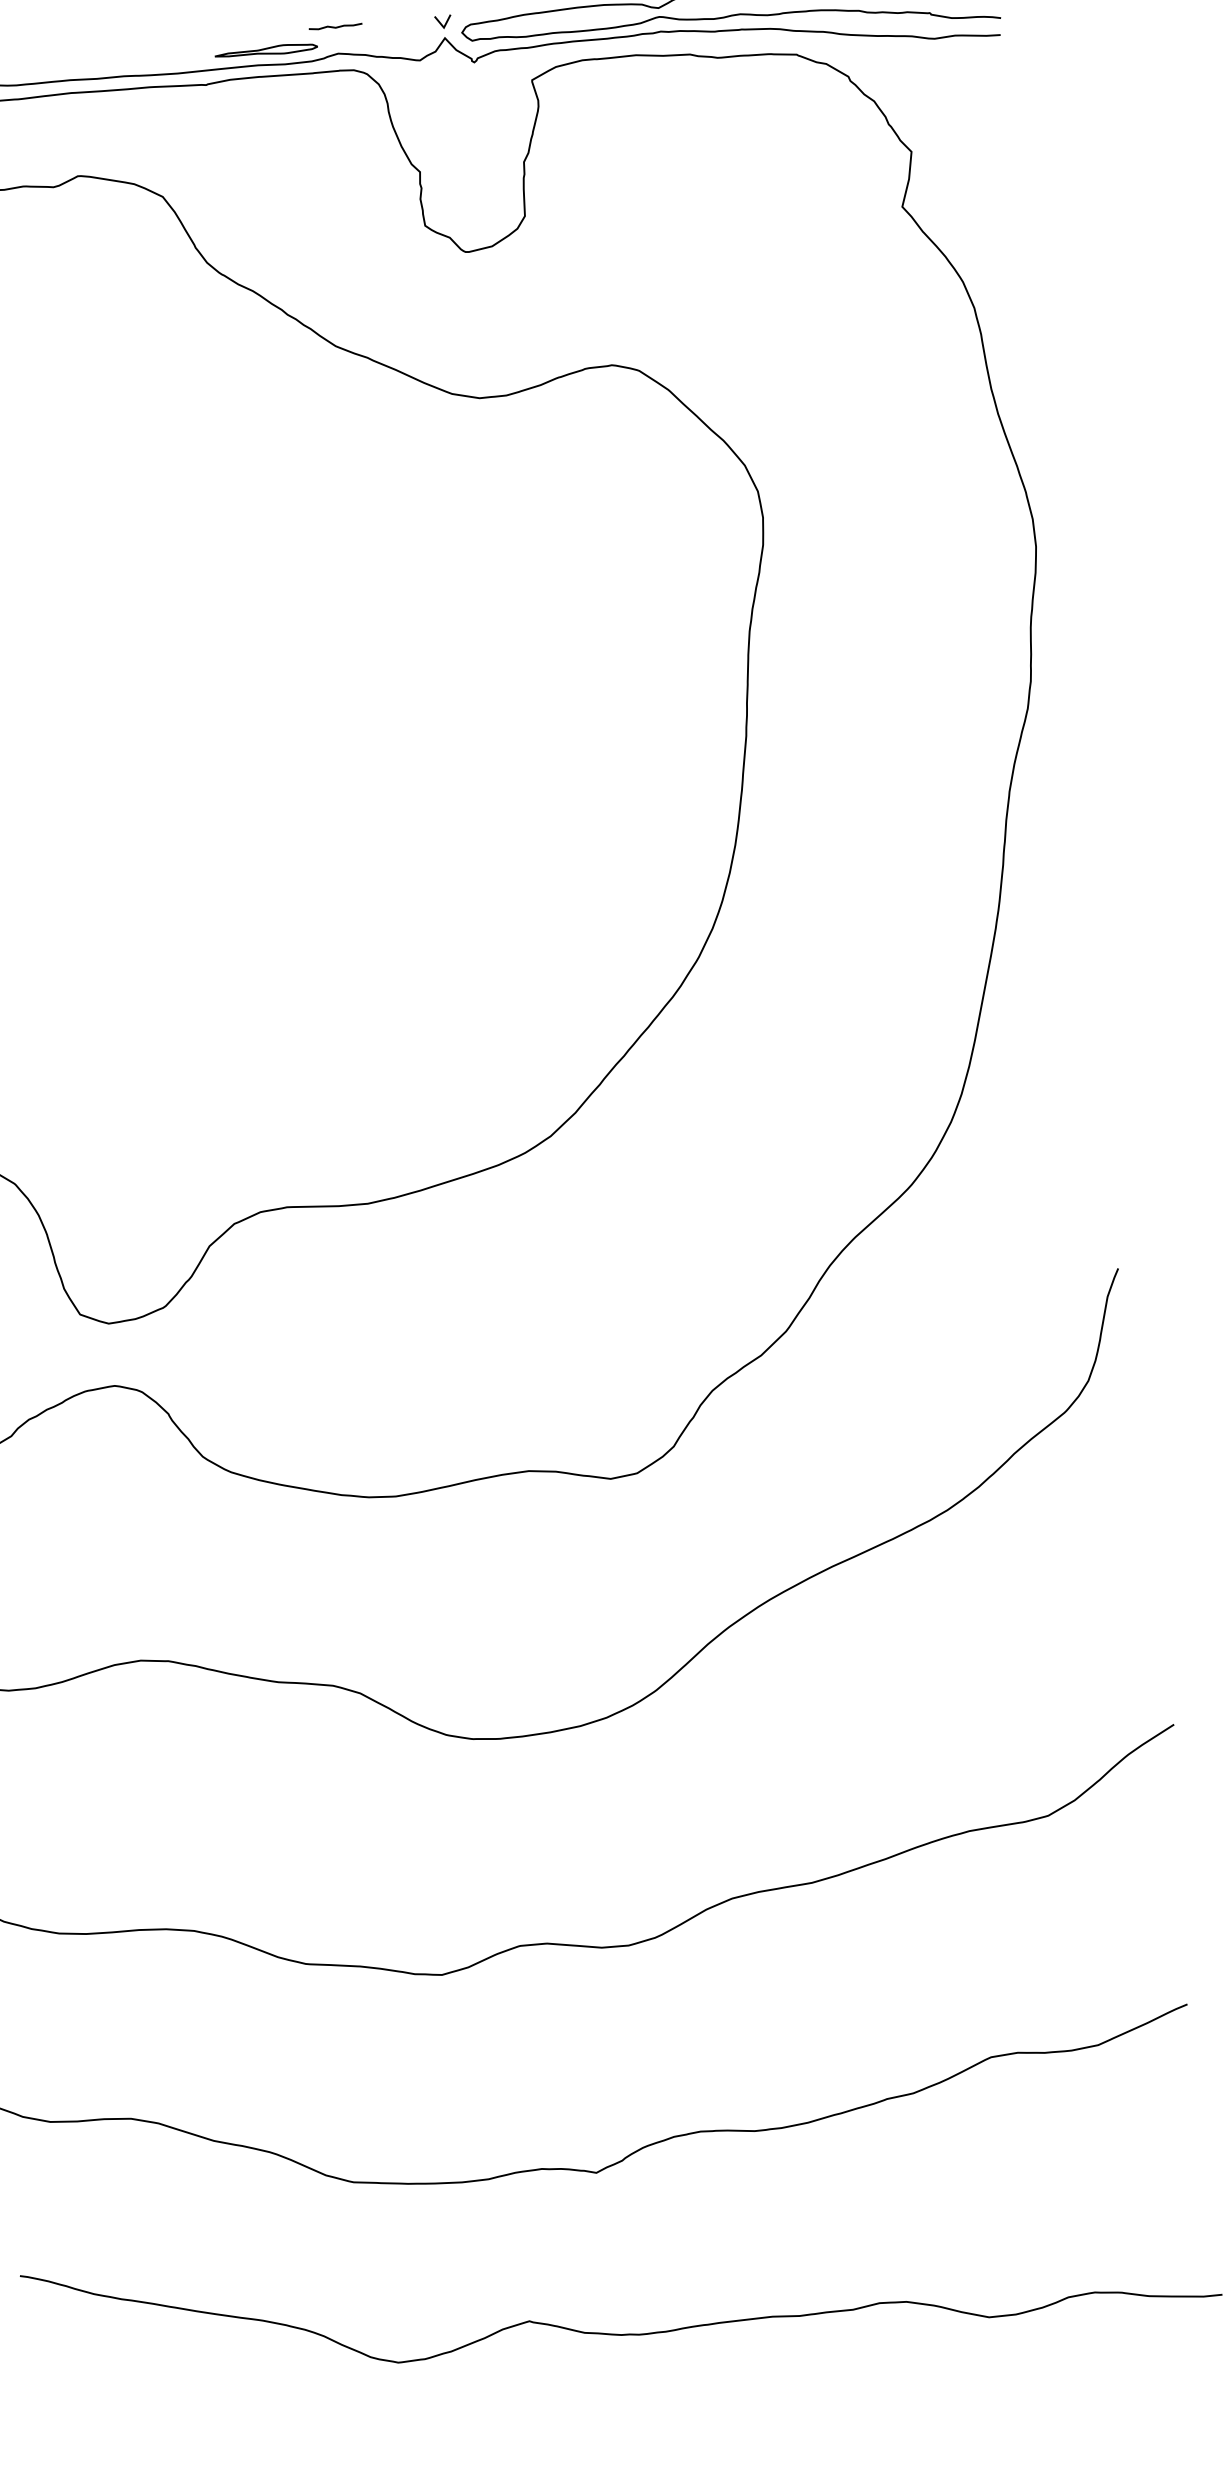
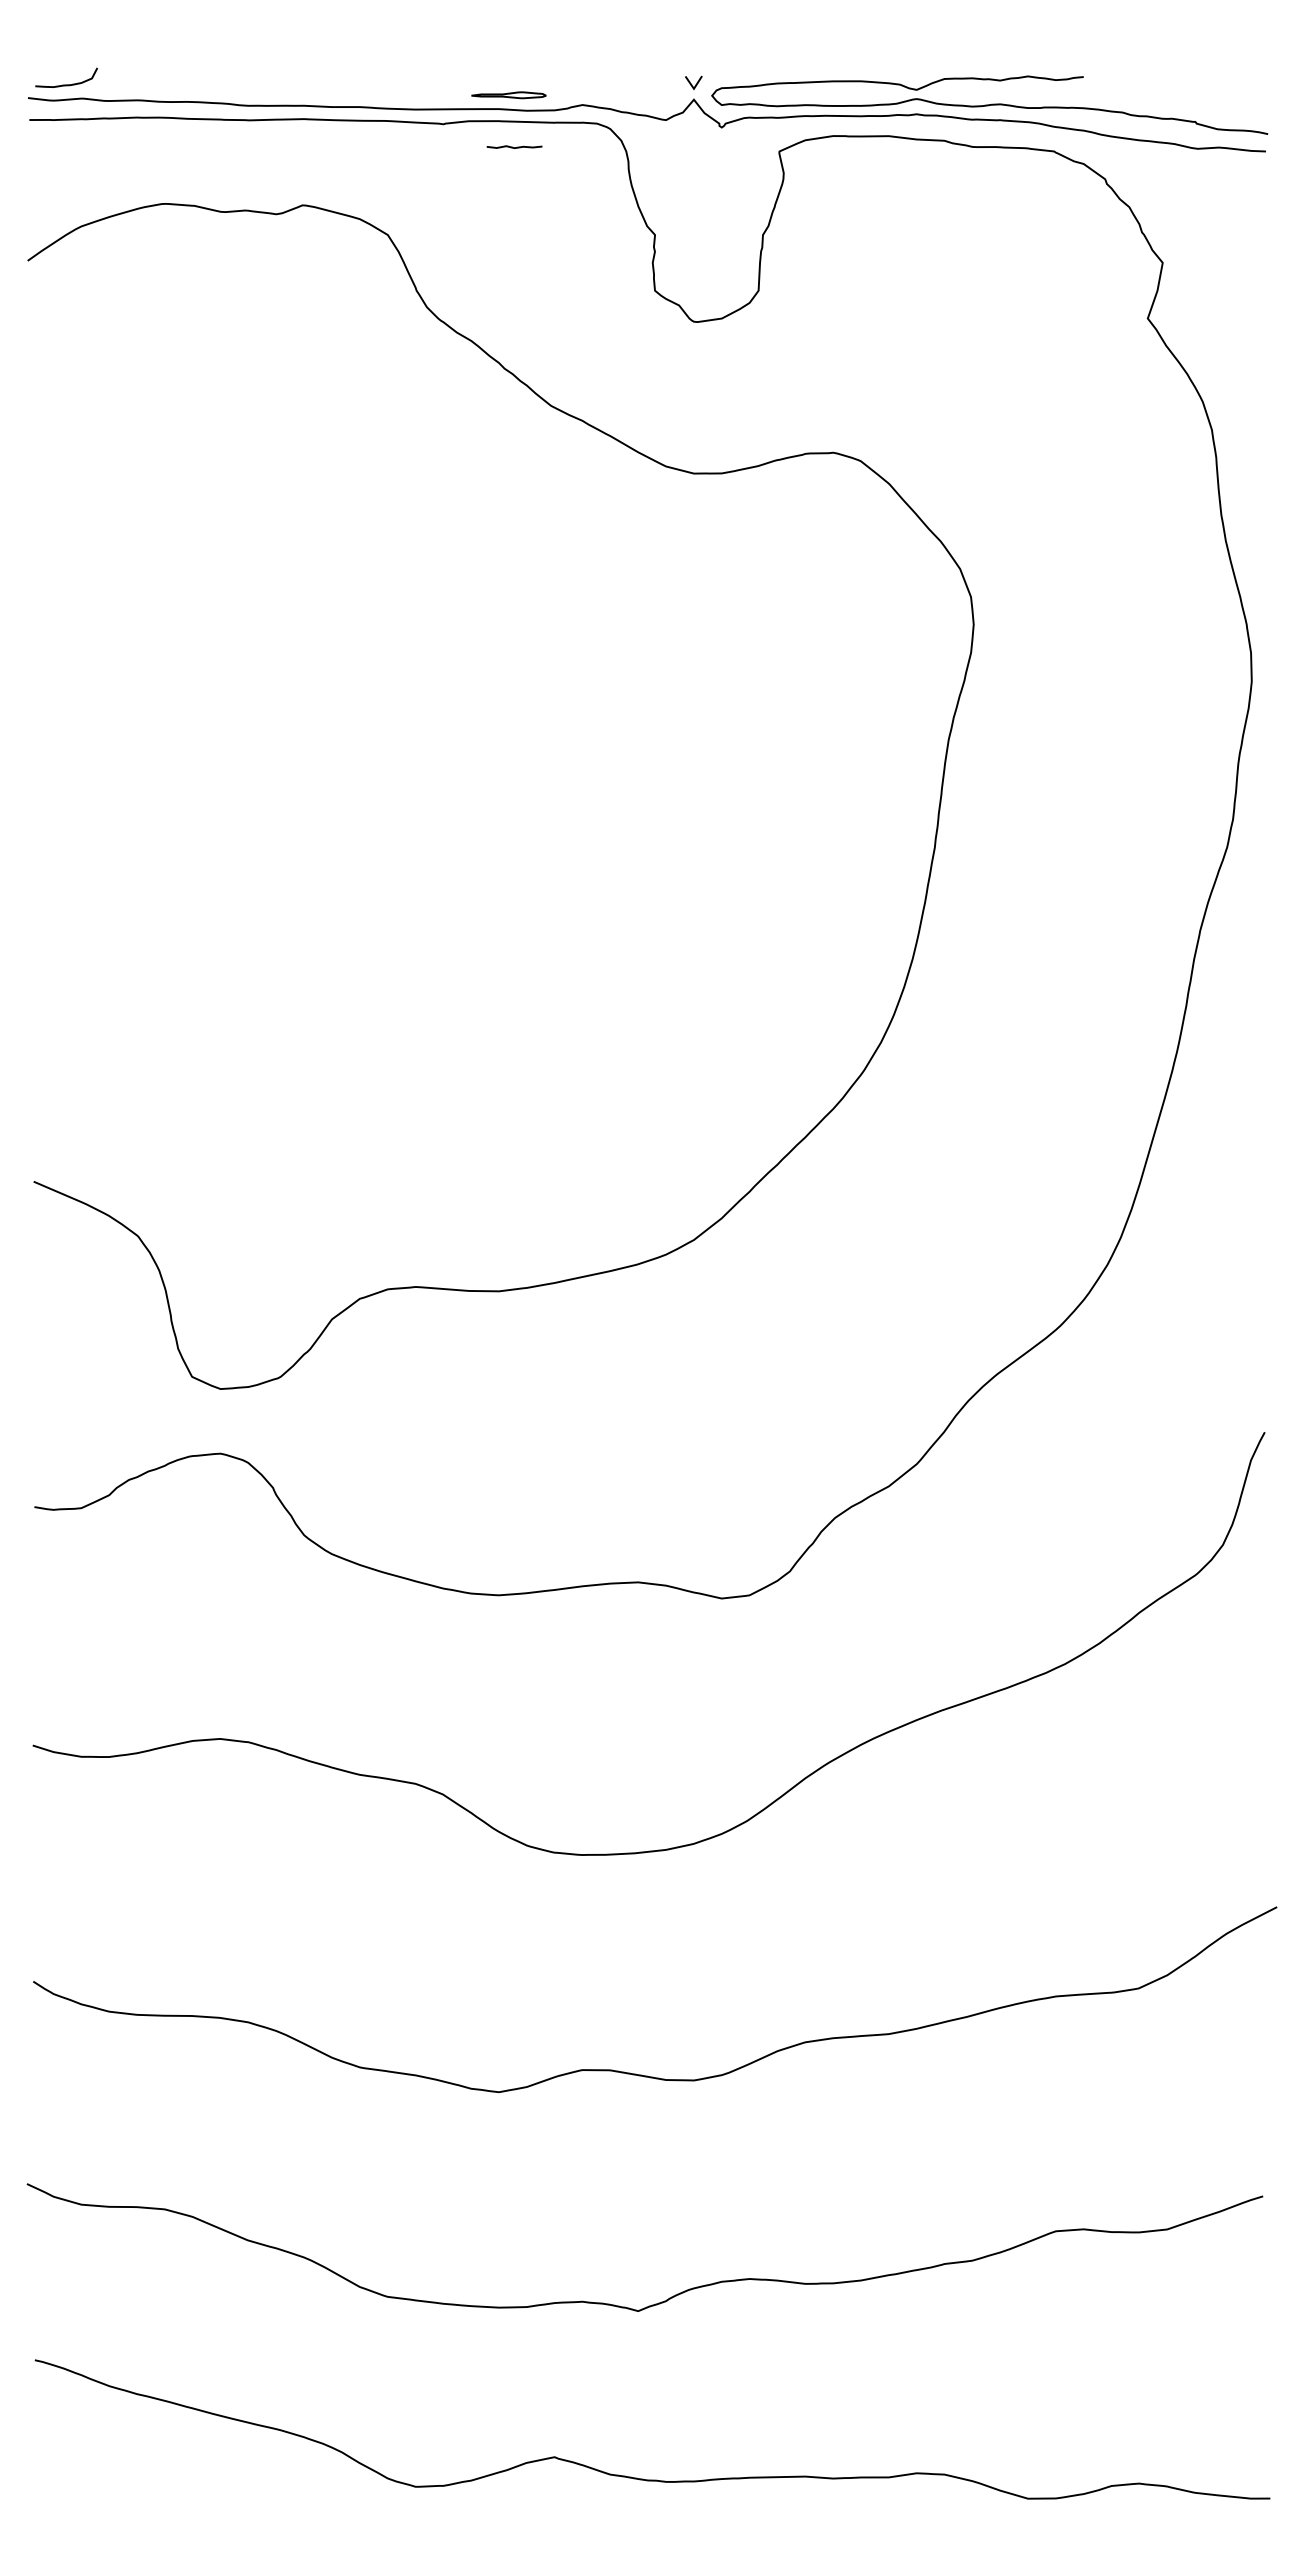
line: (335, 27) -> (514, 147), moved
part: (266, 51) -> (508, 95), size x0.7

